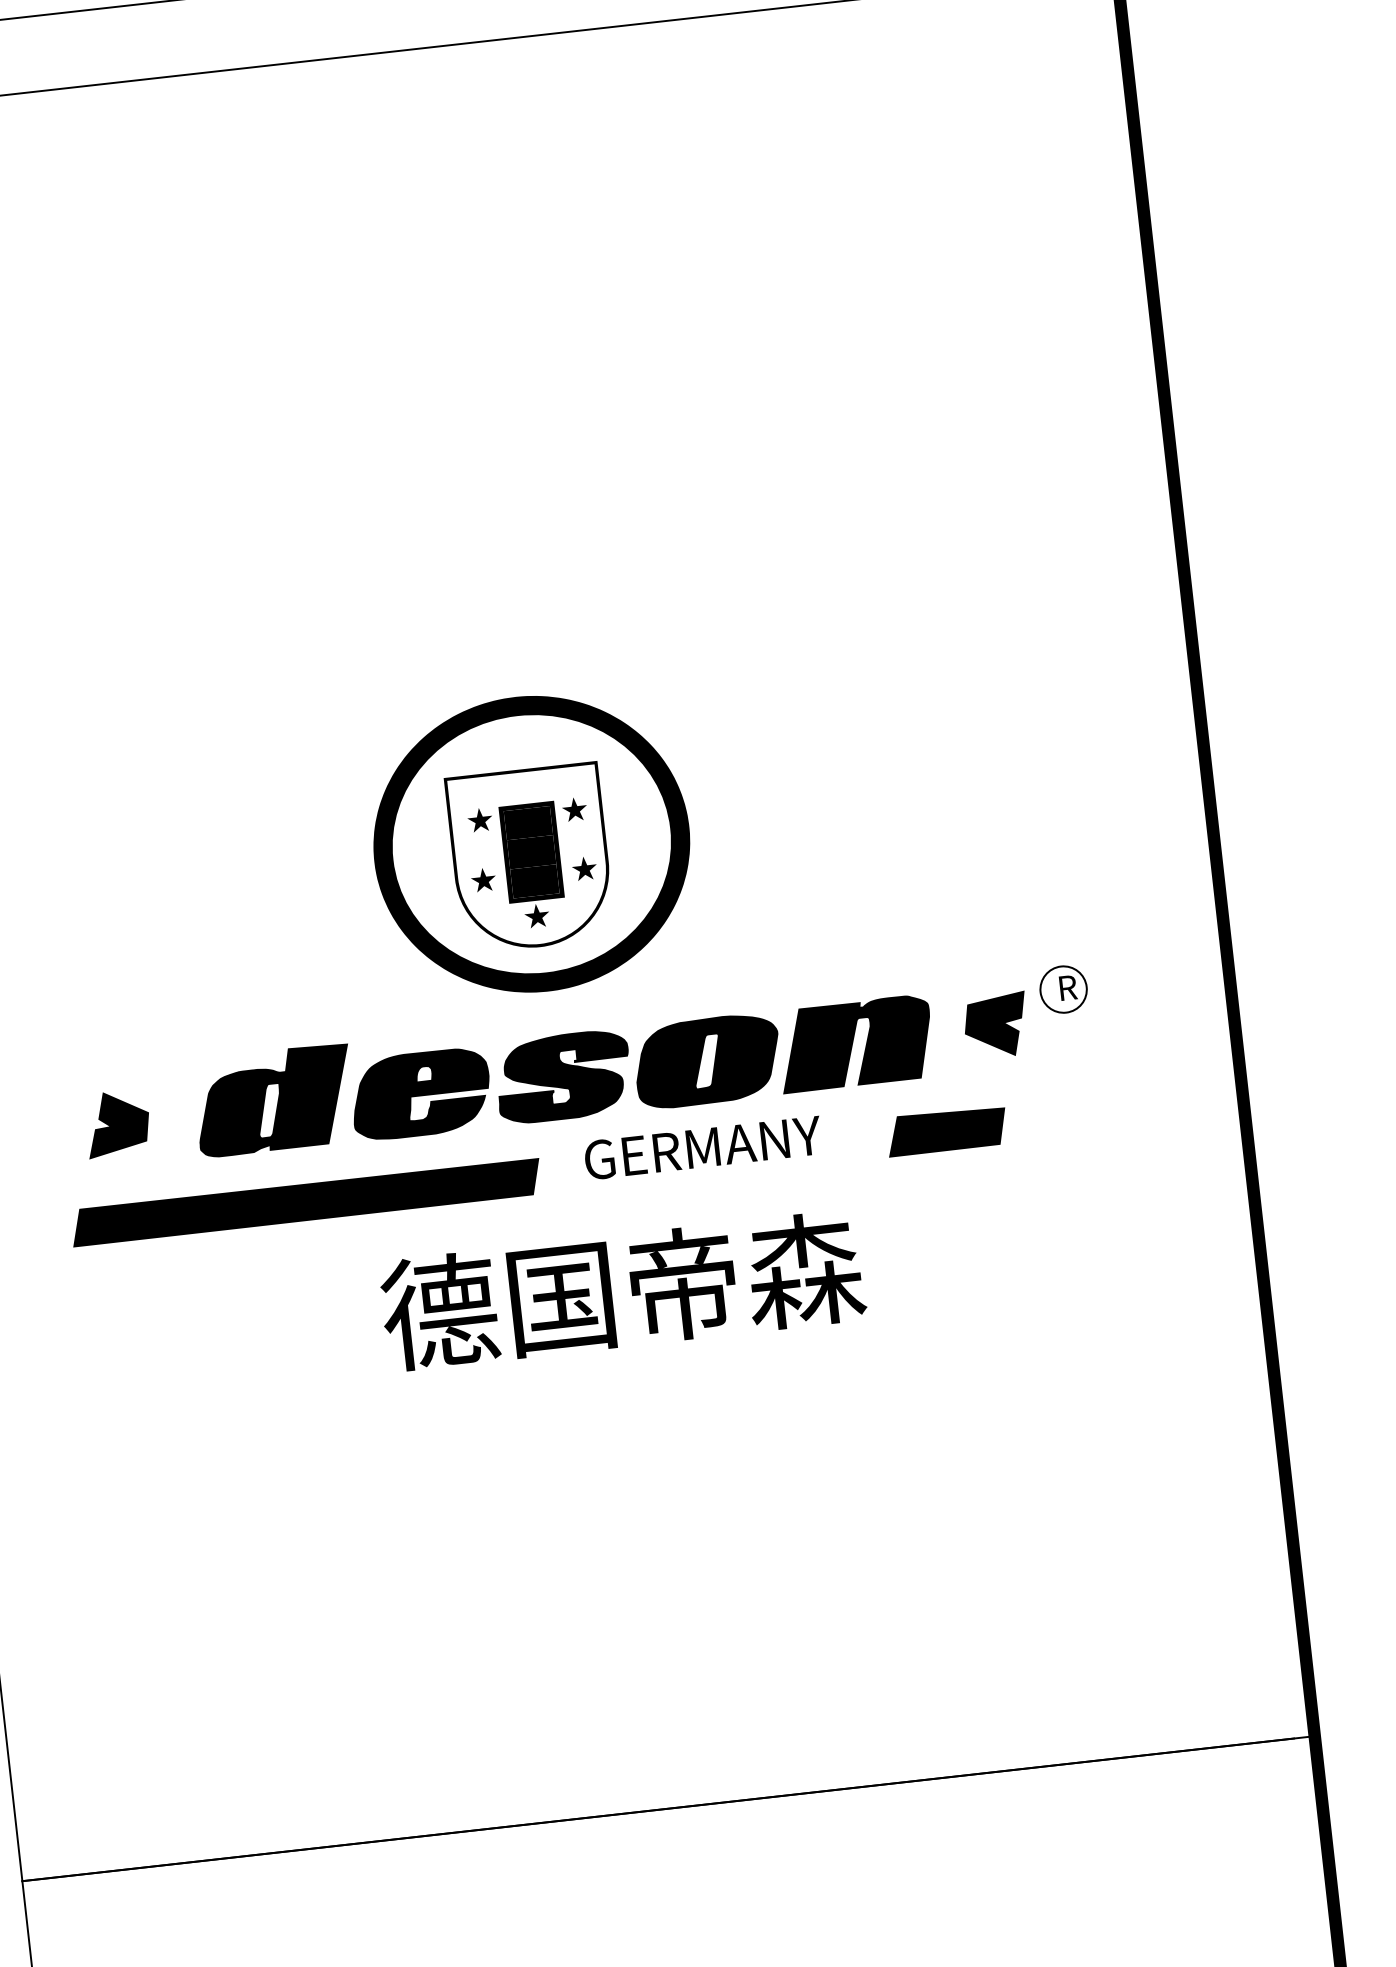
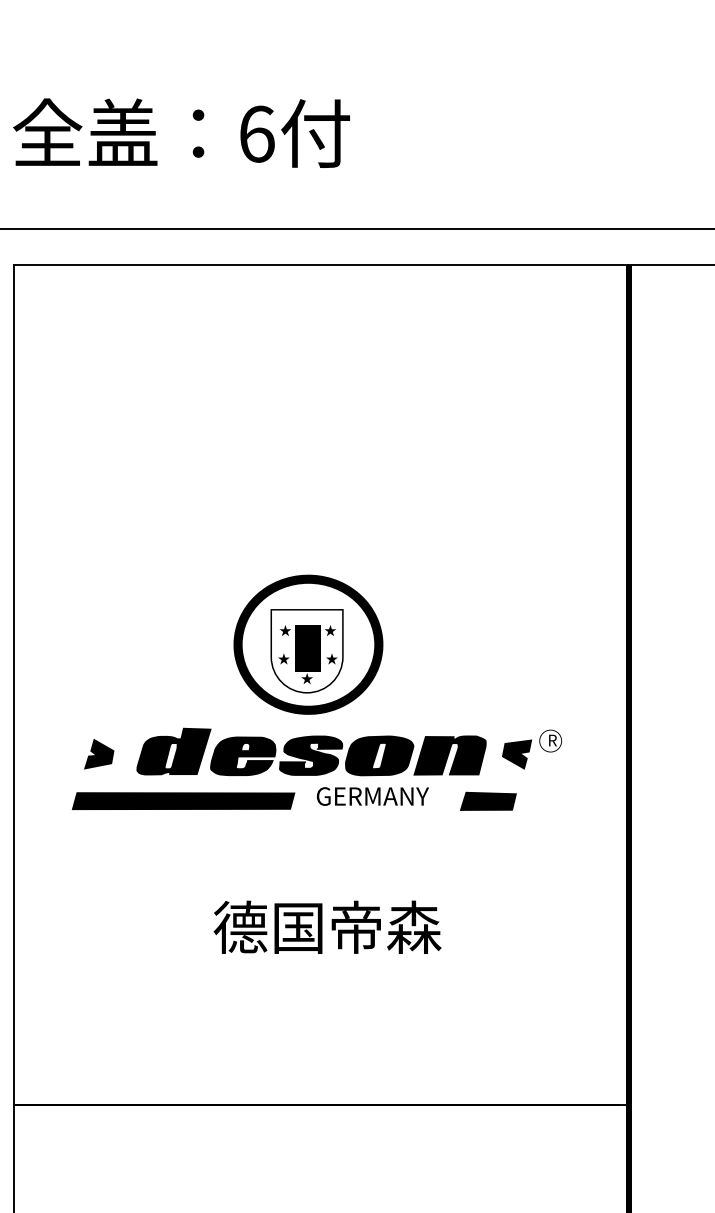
text: (622, 1288) -> (327, 926), moved

